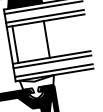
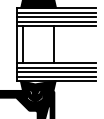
line: (43, 12) -> (55, 17), added
line: (52, 66) -> (55, 72), added
fill: (37, 88) -> (37, 91), added

